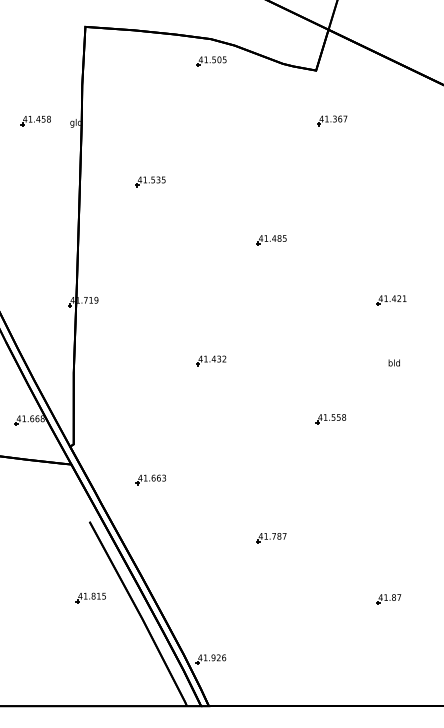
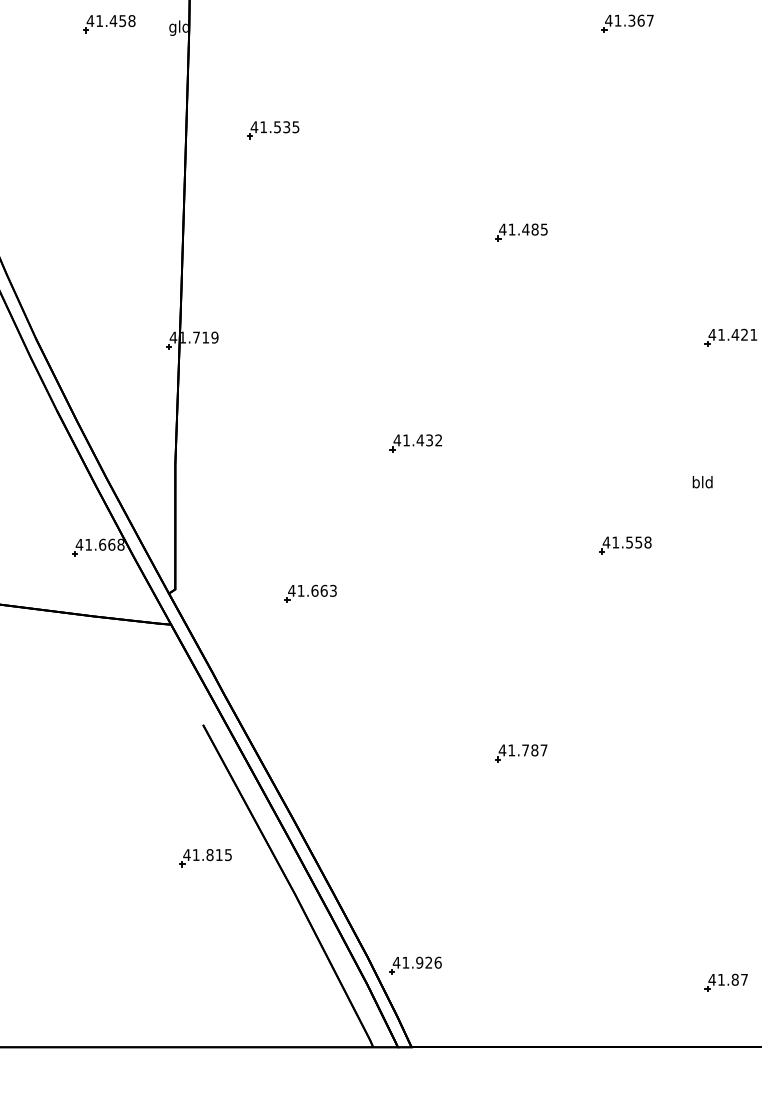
part: (150, 181) -> (272, 129), moved
text: (393, 362) -> (701, 481), moved
part: (150, 479) -> (309, 593), moved
part: (388, 599) -> (725, 983), moved

